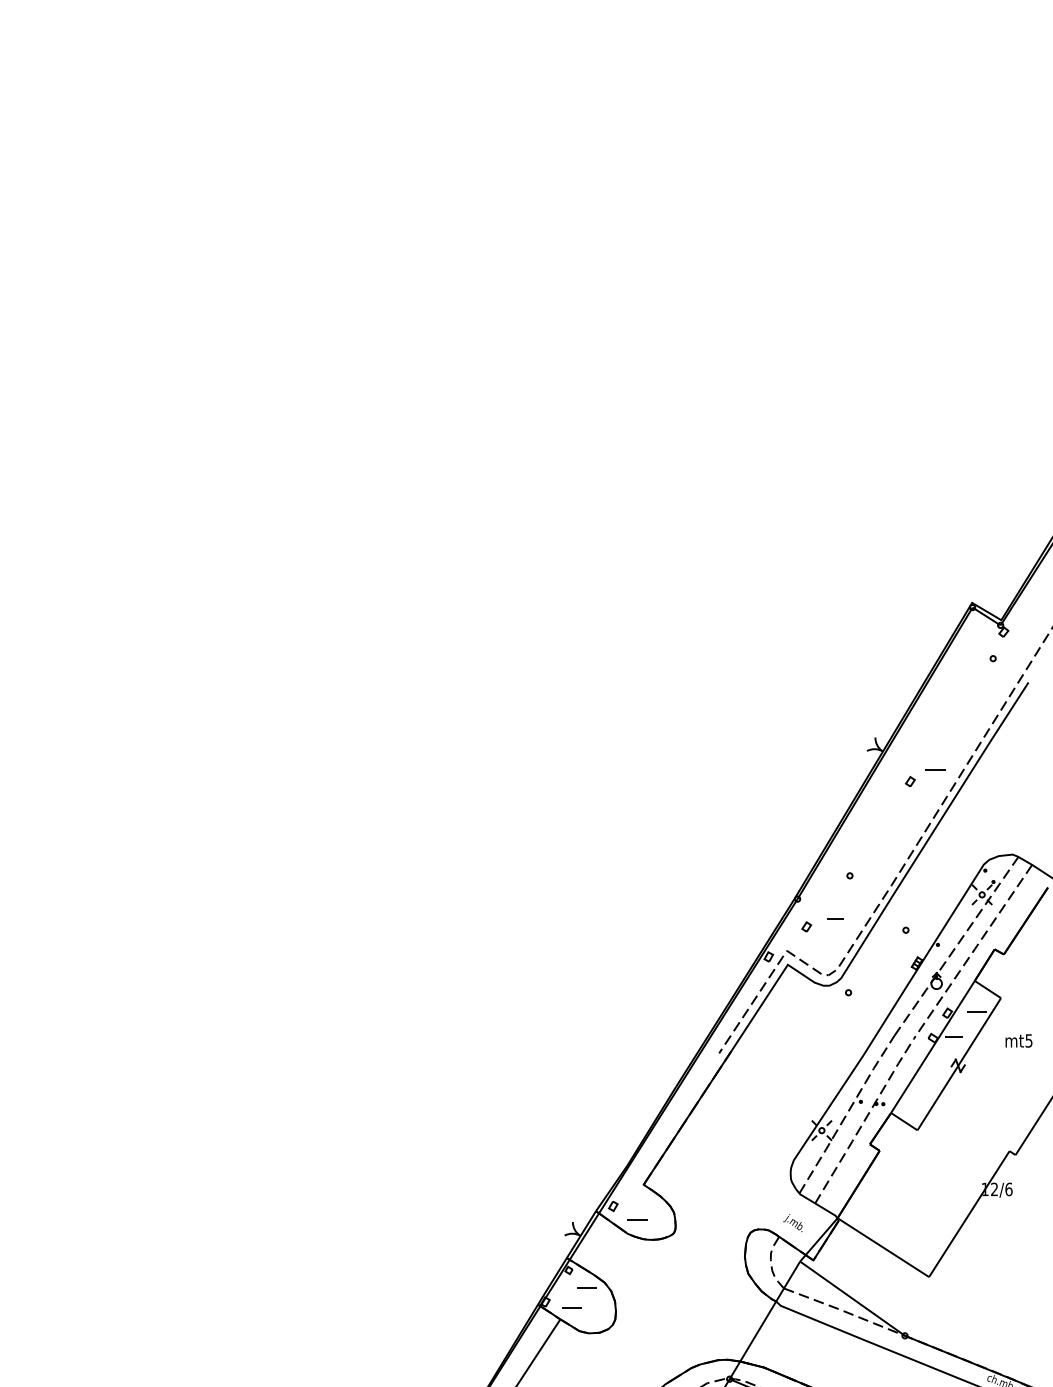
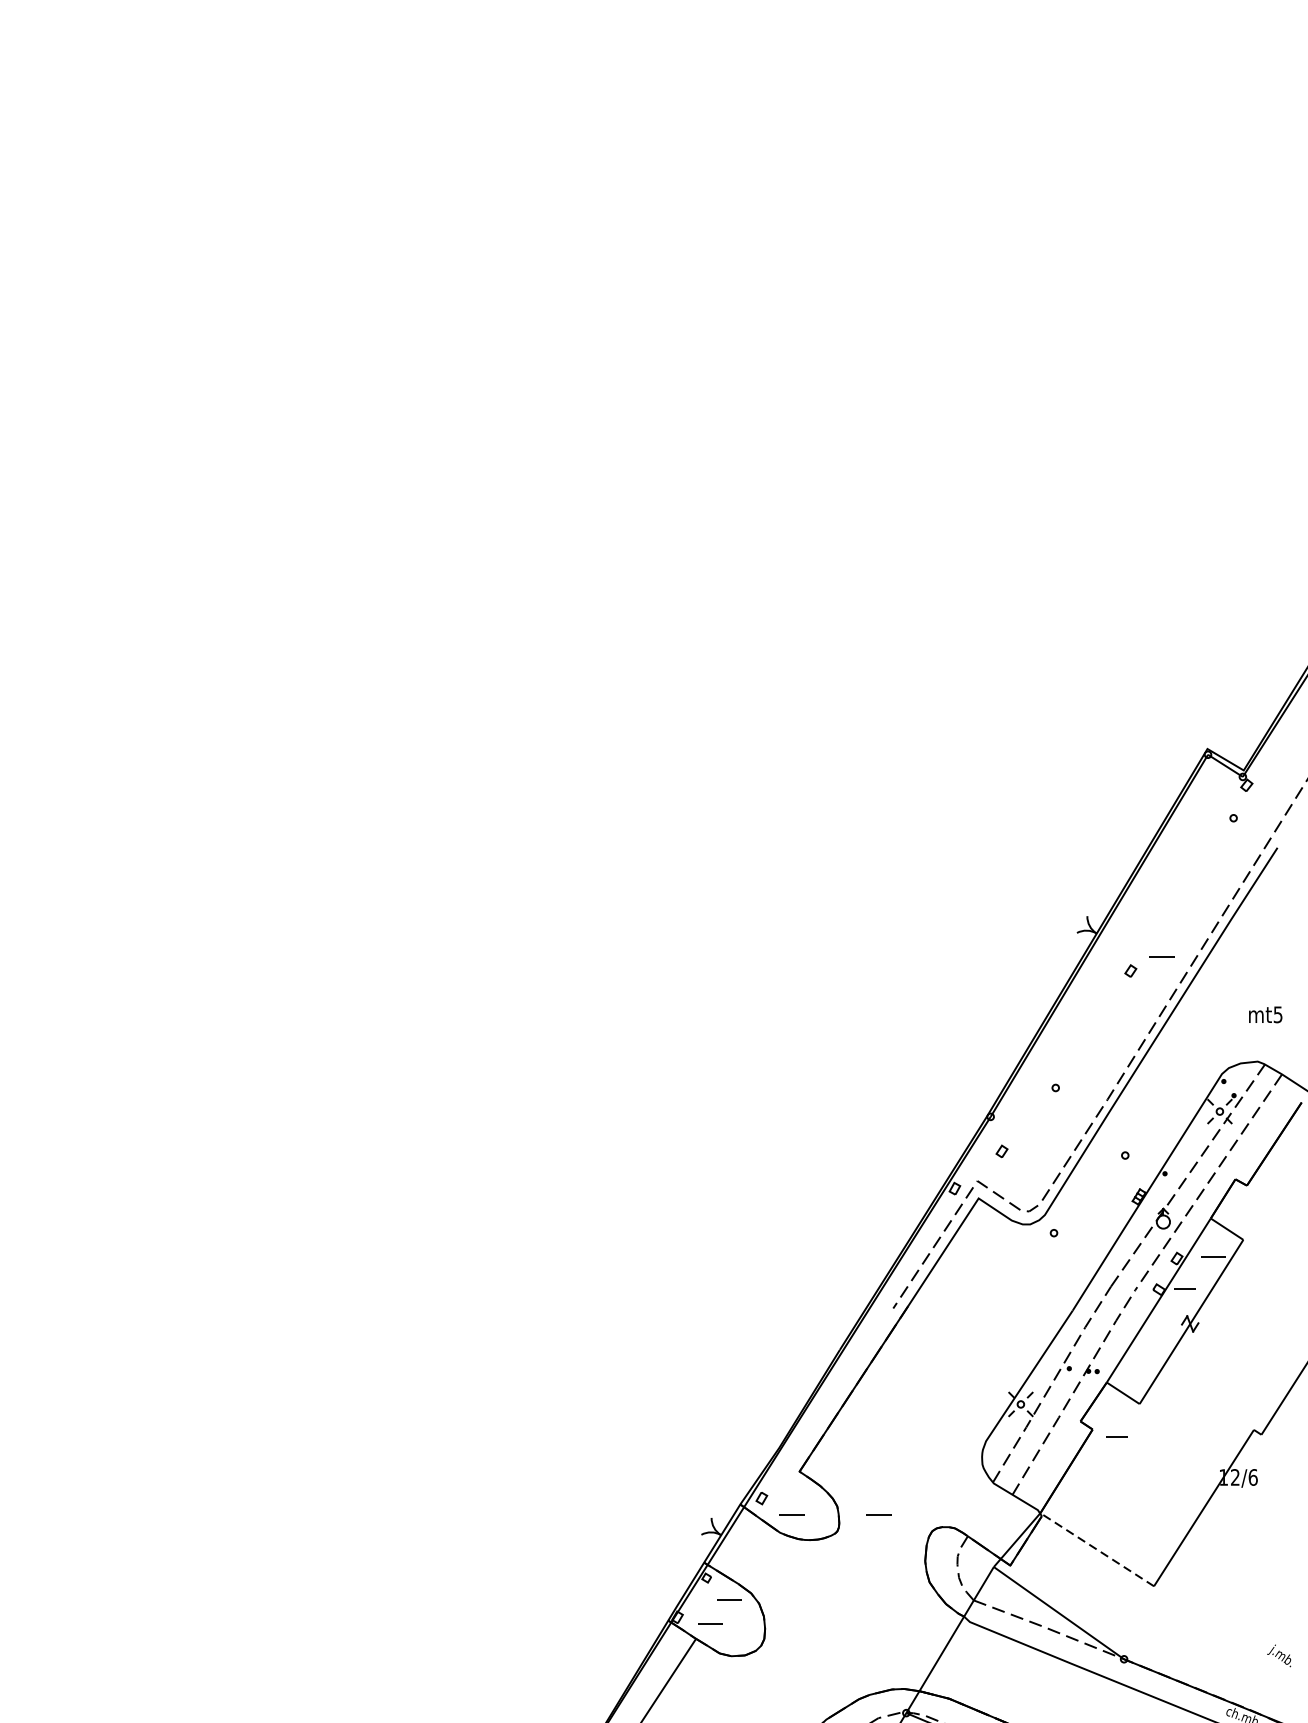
line: (835, 918) -> (1117, 1436), moved
text: (1018, 1040) -> (1265, 1014), moved
line: (707, 1219) -> (878, 1514), added
text: (792, 1223) -> (1278, 1656), moved
line: (882, 1247) -> (1096, 1549), solid -> dashed

